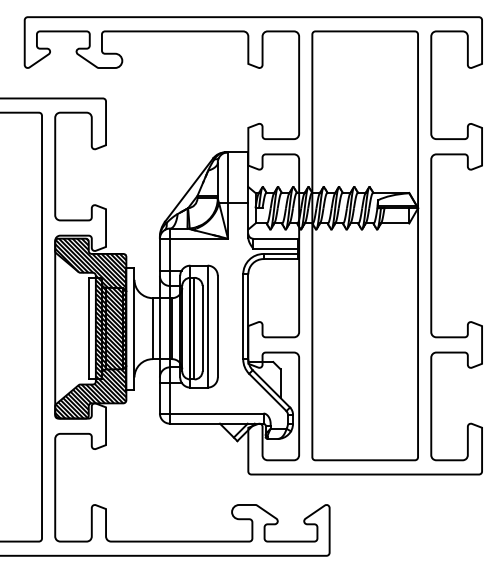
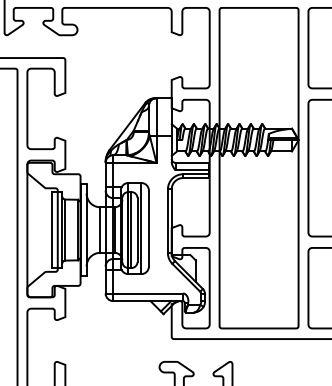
hatch: (90, 328) -> (53, 229), removed

